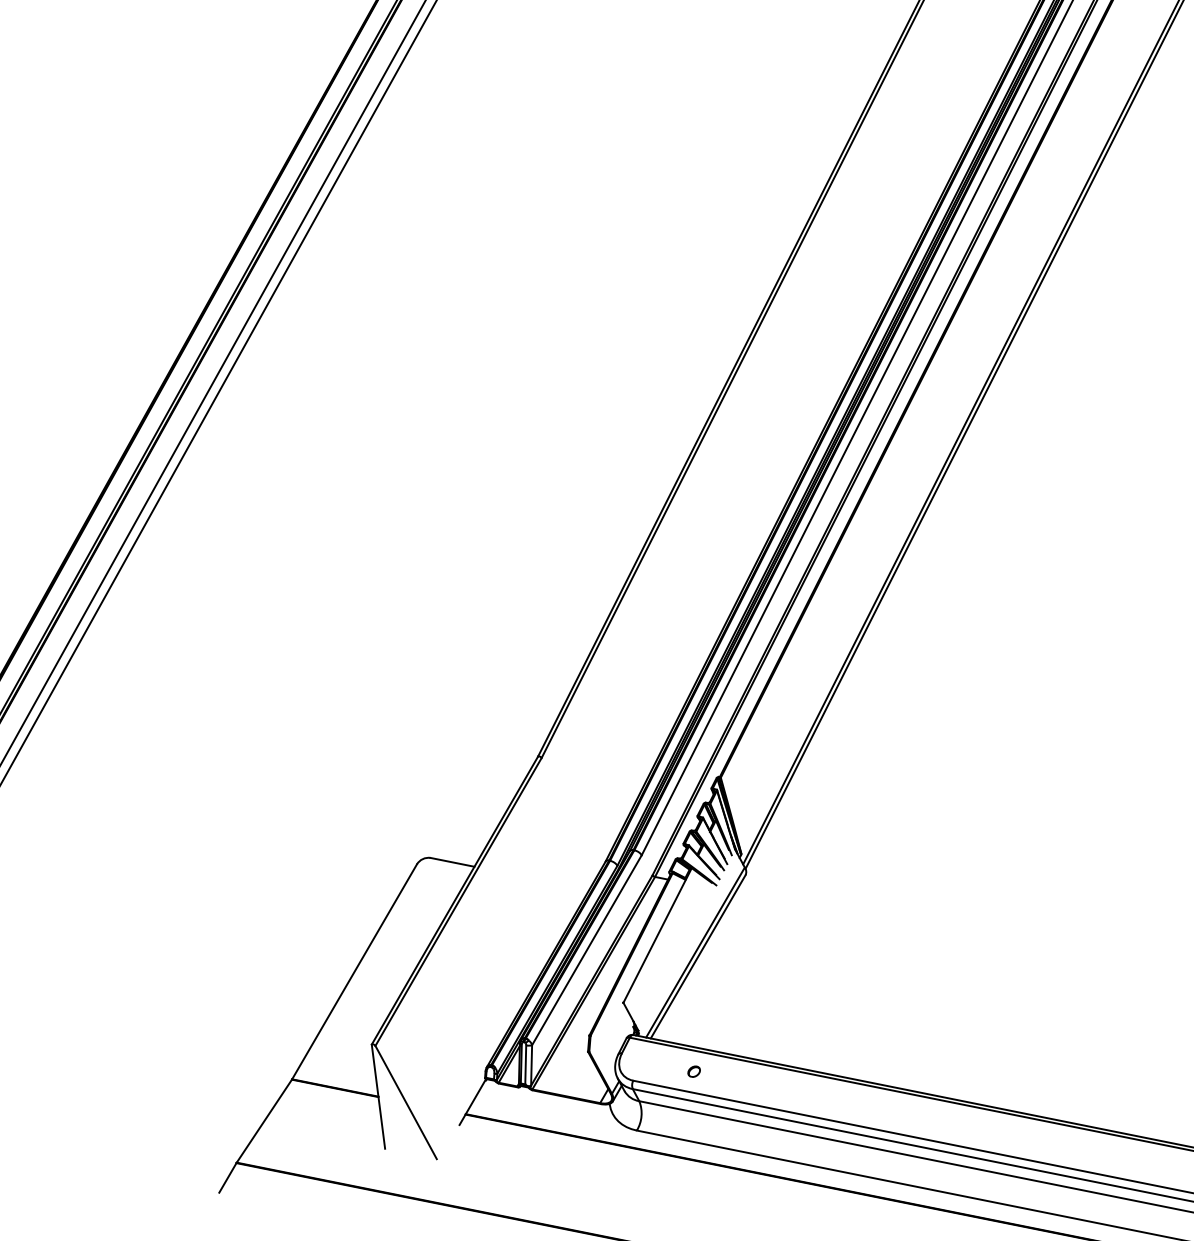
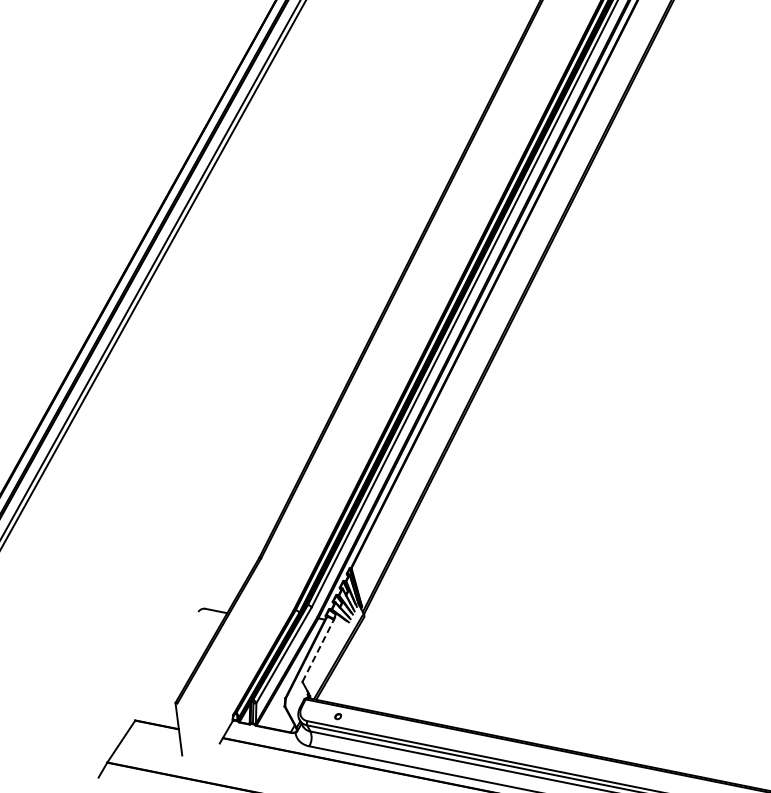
line: (657, 934) -> (319, 647), solid -> dashed
line: (353, 970) -> (166, 665), removed
line: (405, 1101) -> (192, 731), removed

